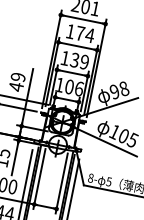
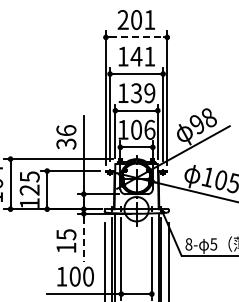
line: (83, 19) -> (137, 37), solid -> dashed
text: (84, 34) -> (142, 56), 174 -> 141
text: (17, 82) -> (66, 137), 49 -> 36
line: (14, 159) -> (83, 239), solid -> dashed

